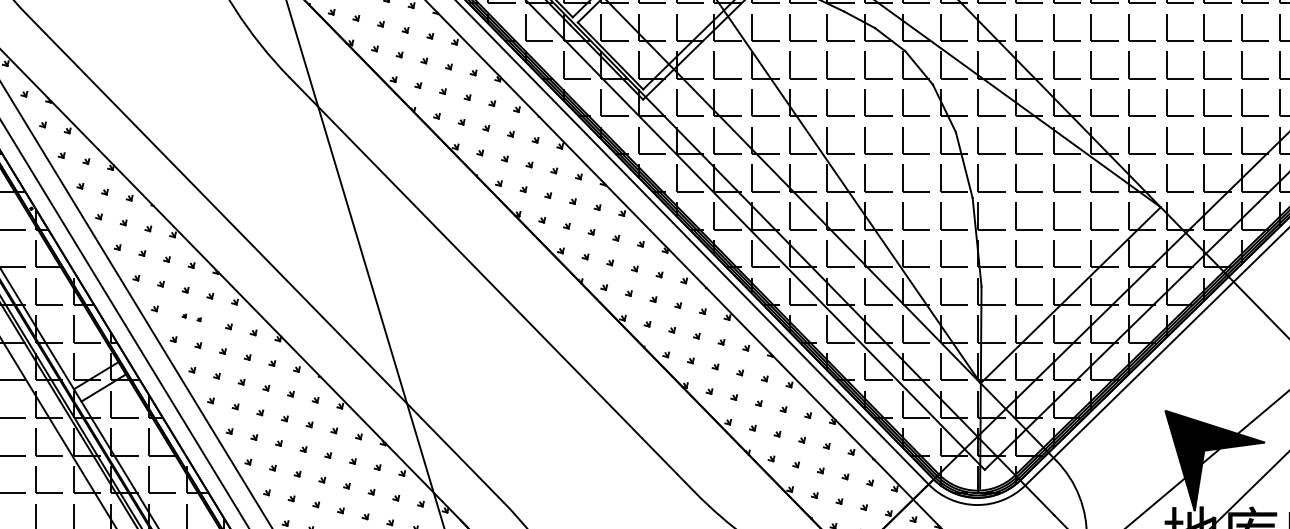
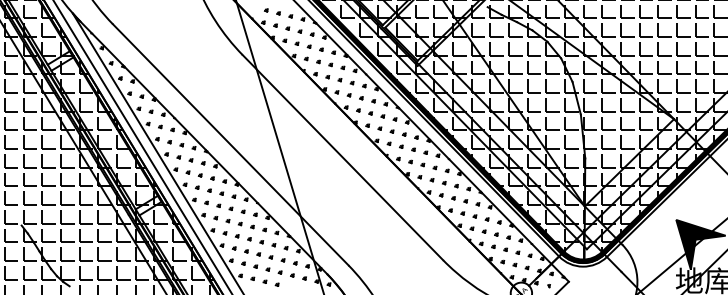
part: (190, 316) -> (193, 173), size x1.67

